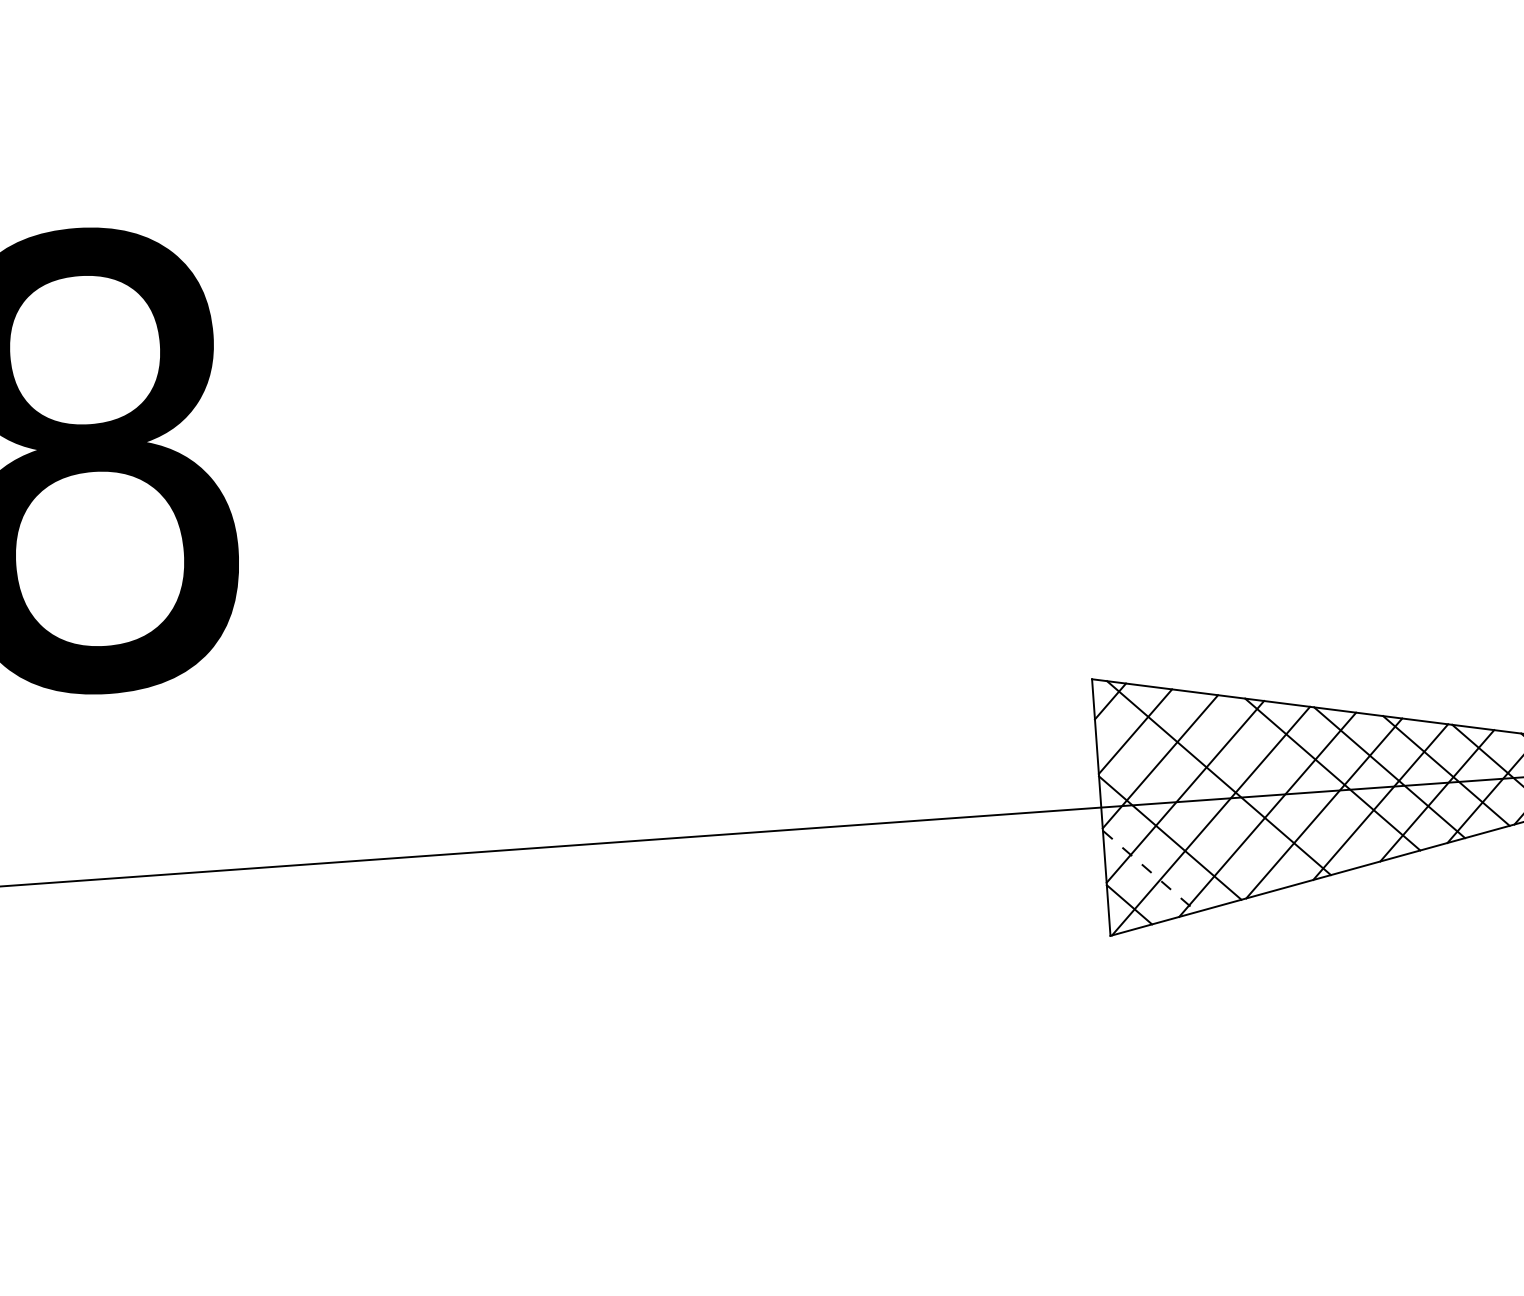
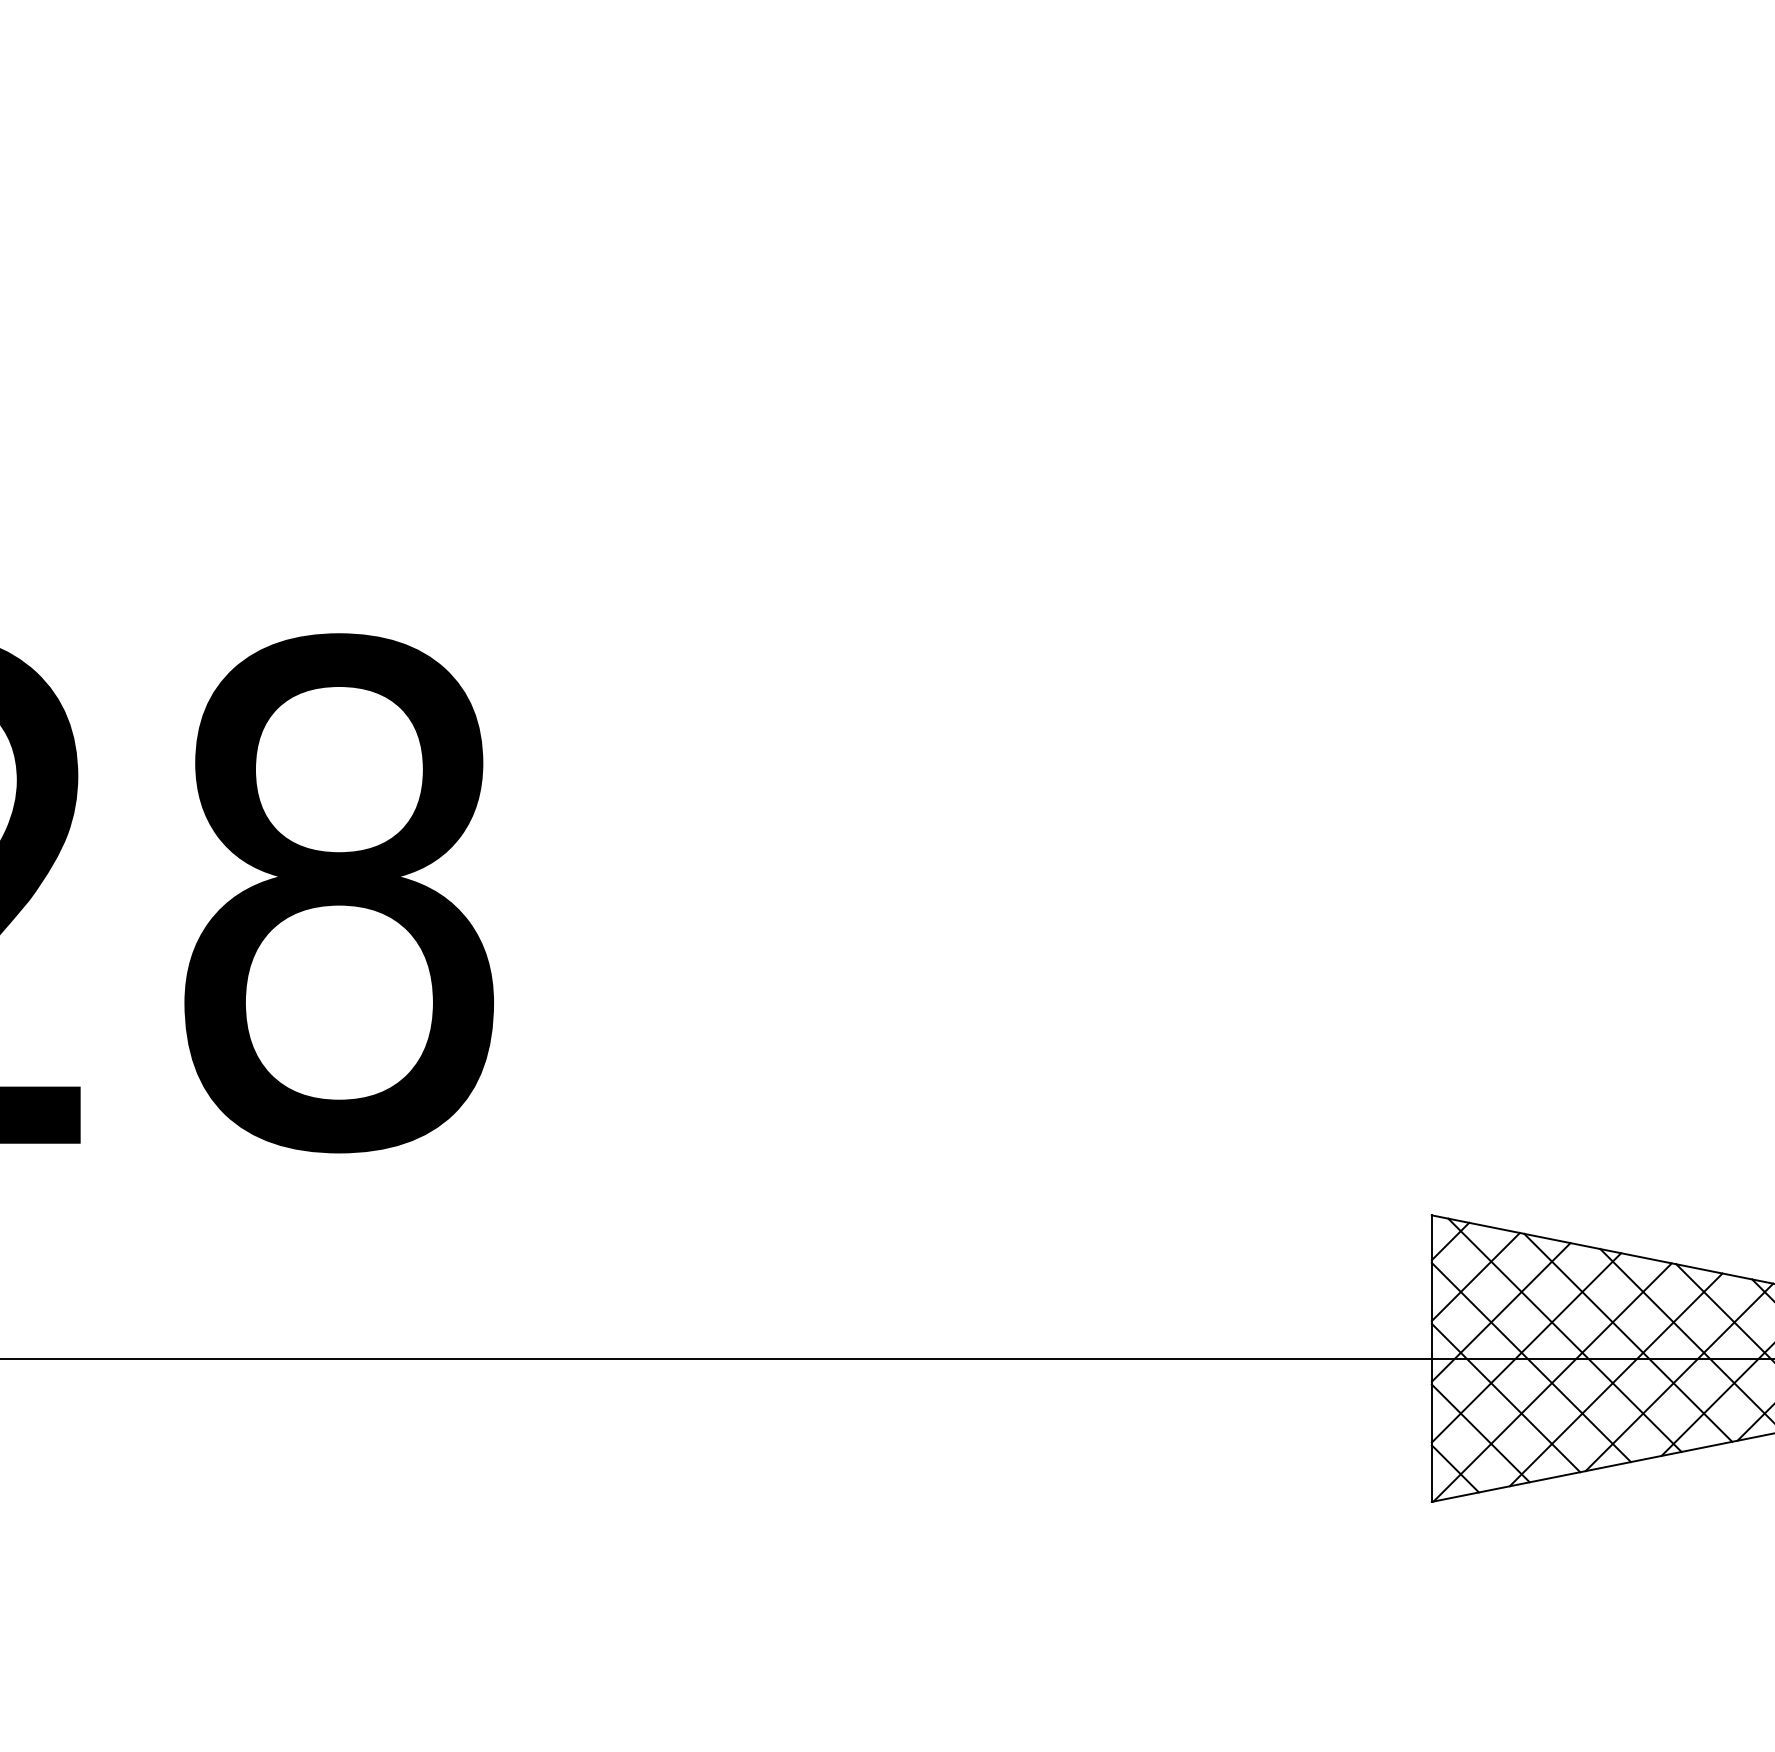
line: (1276, 776) -> (1628, 1337), added
line: (1189, 804) -> (1530, 1362), added
line: (1150, 871) -> (1481, 1433), dashed -> solid

